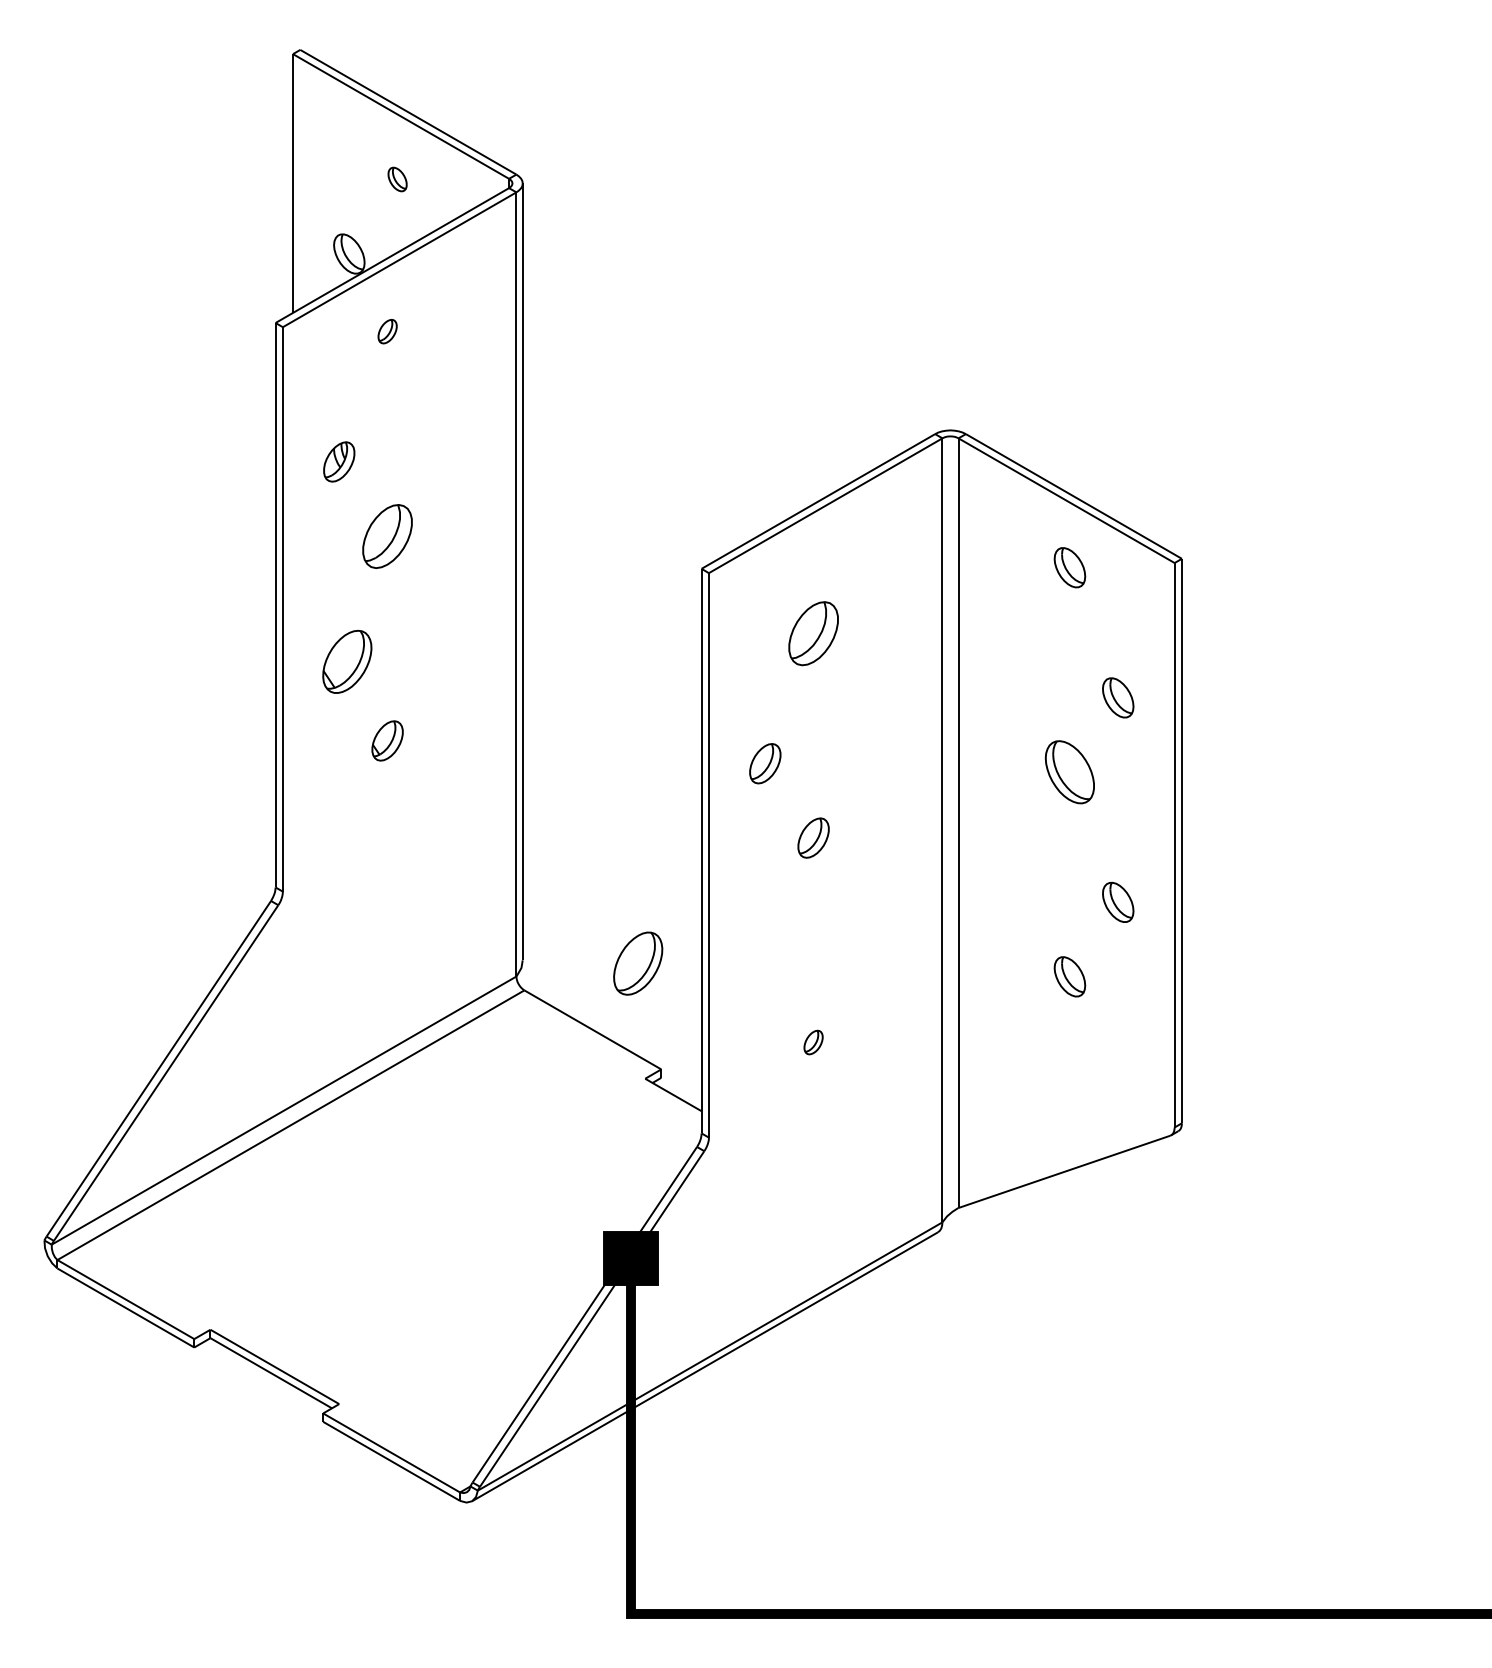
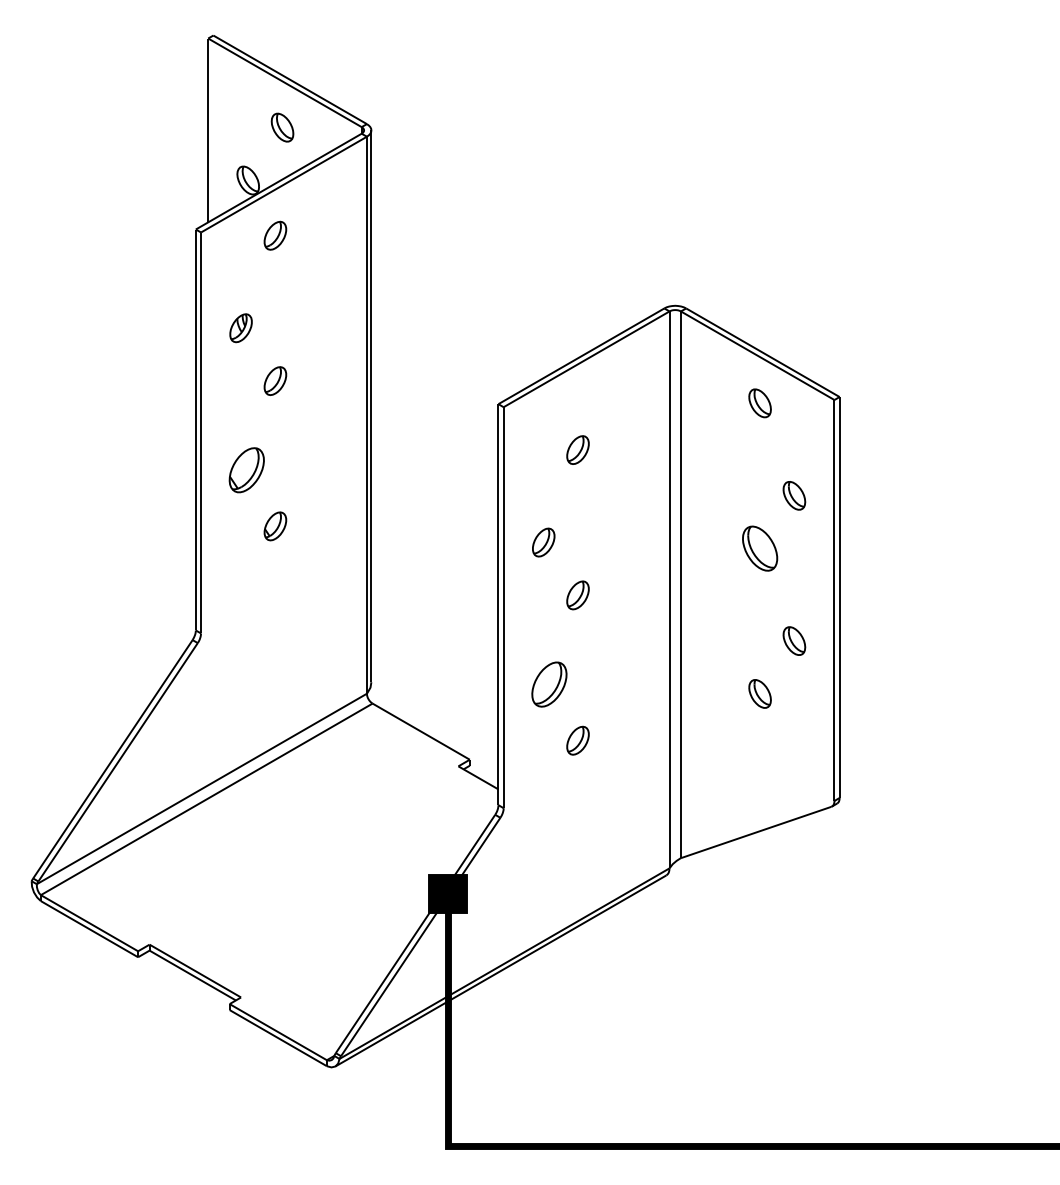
part: (397, 179) -> (282, 127), size x1.67
part: (387, 331) -> (275, 235), size x1.67
part: (387, 535) -> (275, 380), size x0.62
part: (812, 632) -> (577, 449), size x0.62
part: (638, 963) -> (549, 684), moved
part: (812, 1042) -> (577, 740), size x1.67

